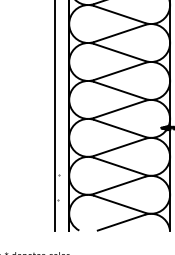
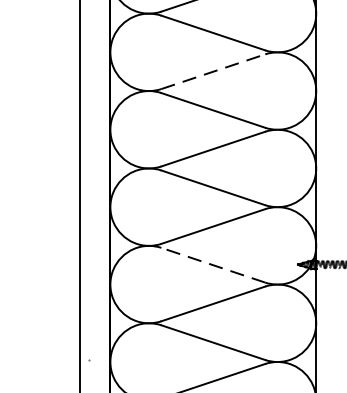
line: (119, 33) -> (212, 71), solid -> dashed
line: (119, 128) -> (212, 265), solid -> dashed

